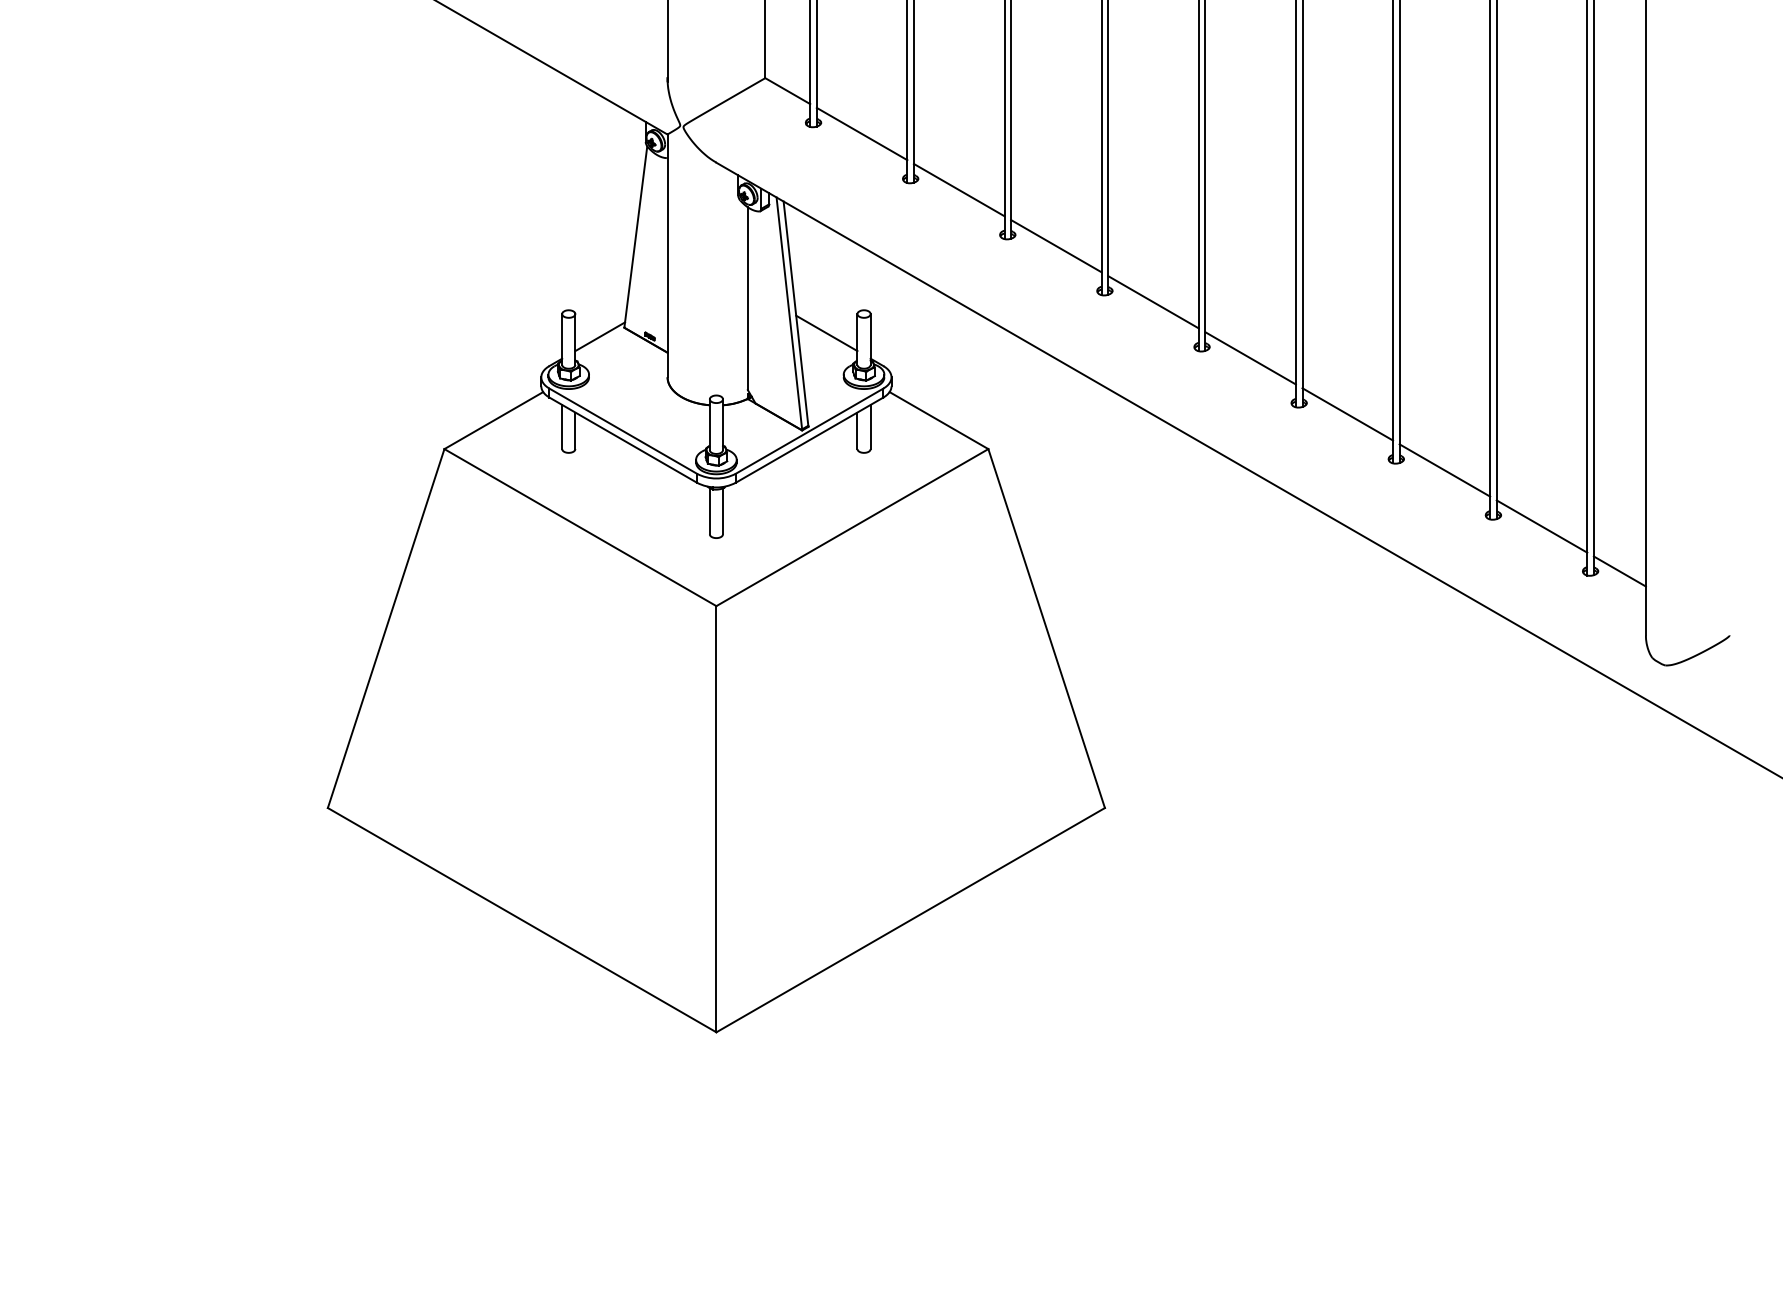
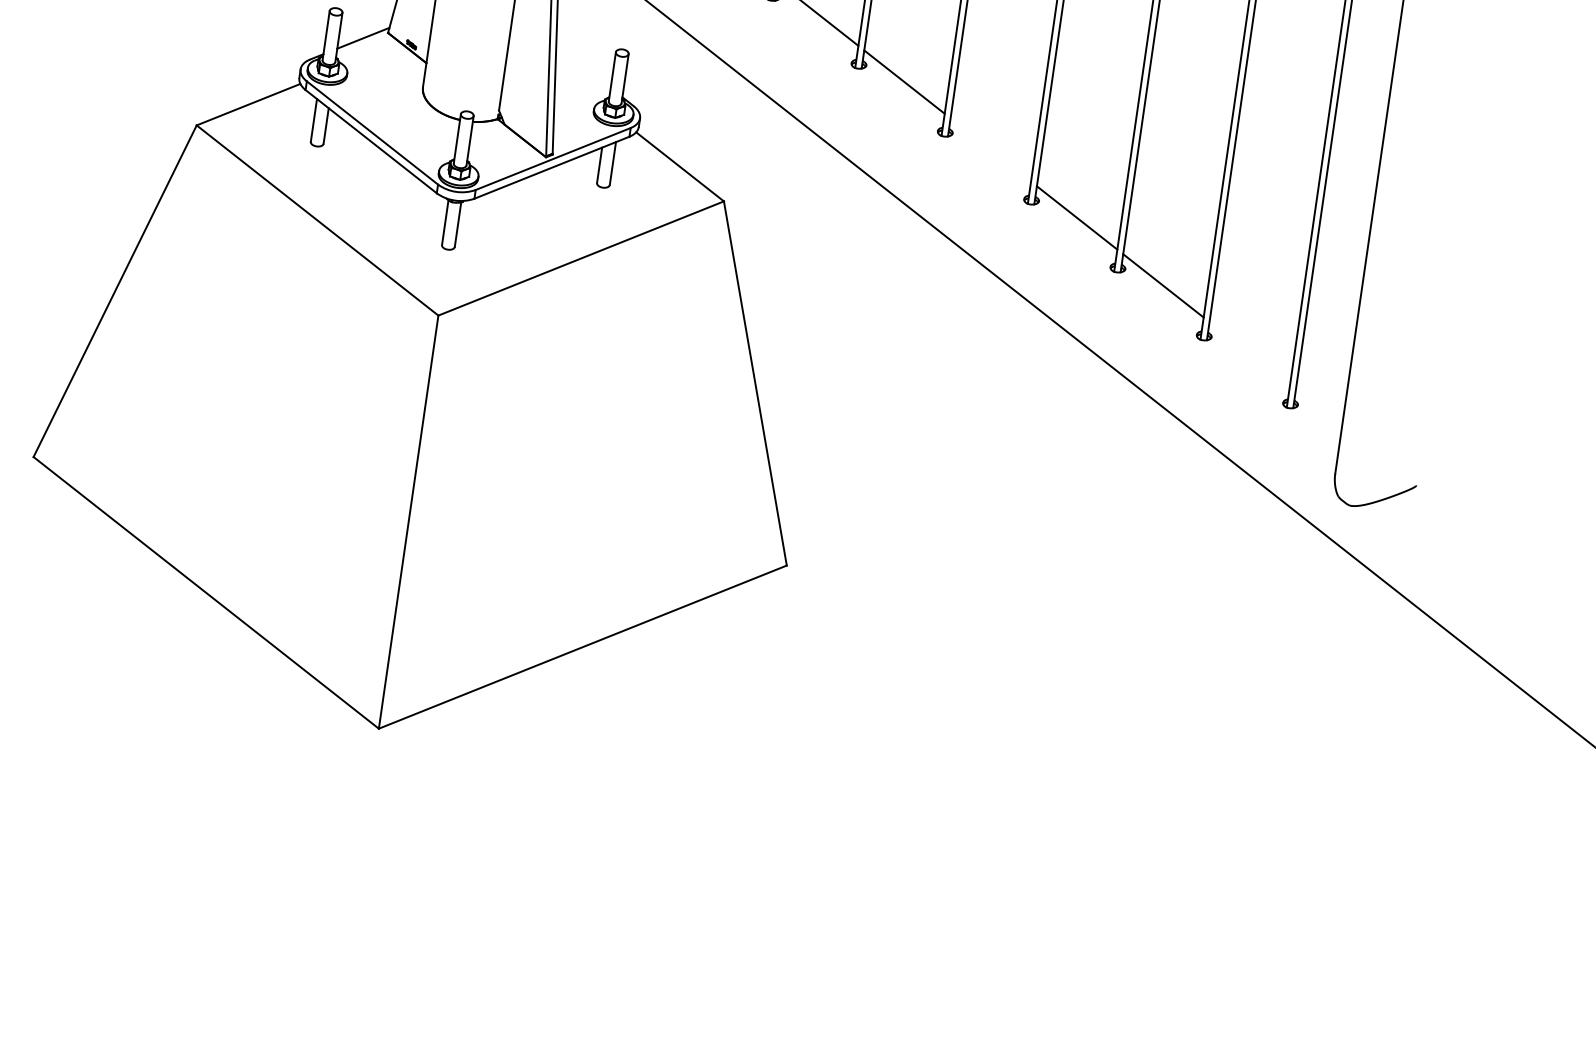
line: (826, 333) -> (583, 66), removed
line: (1250, 358) -> (990, 150), removed
line: (1541, 526) -> (1249, 353), removed
line: (1619, 571) -> (1318, 408), removed

